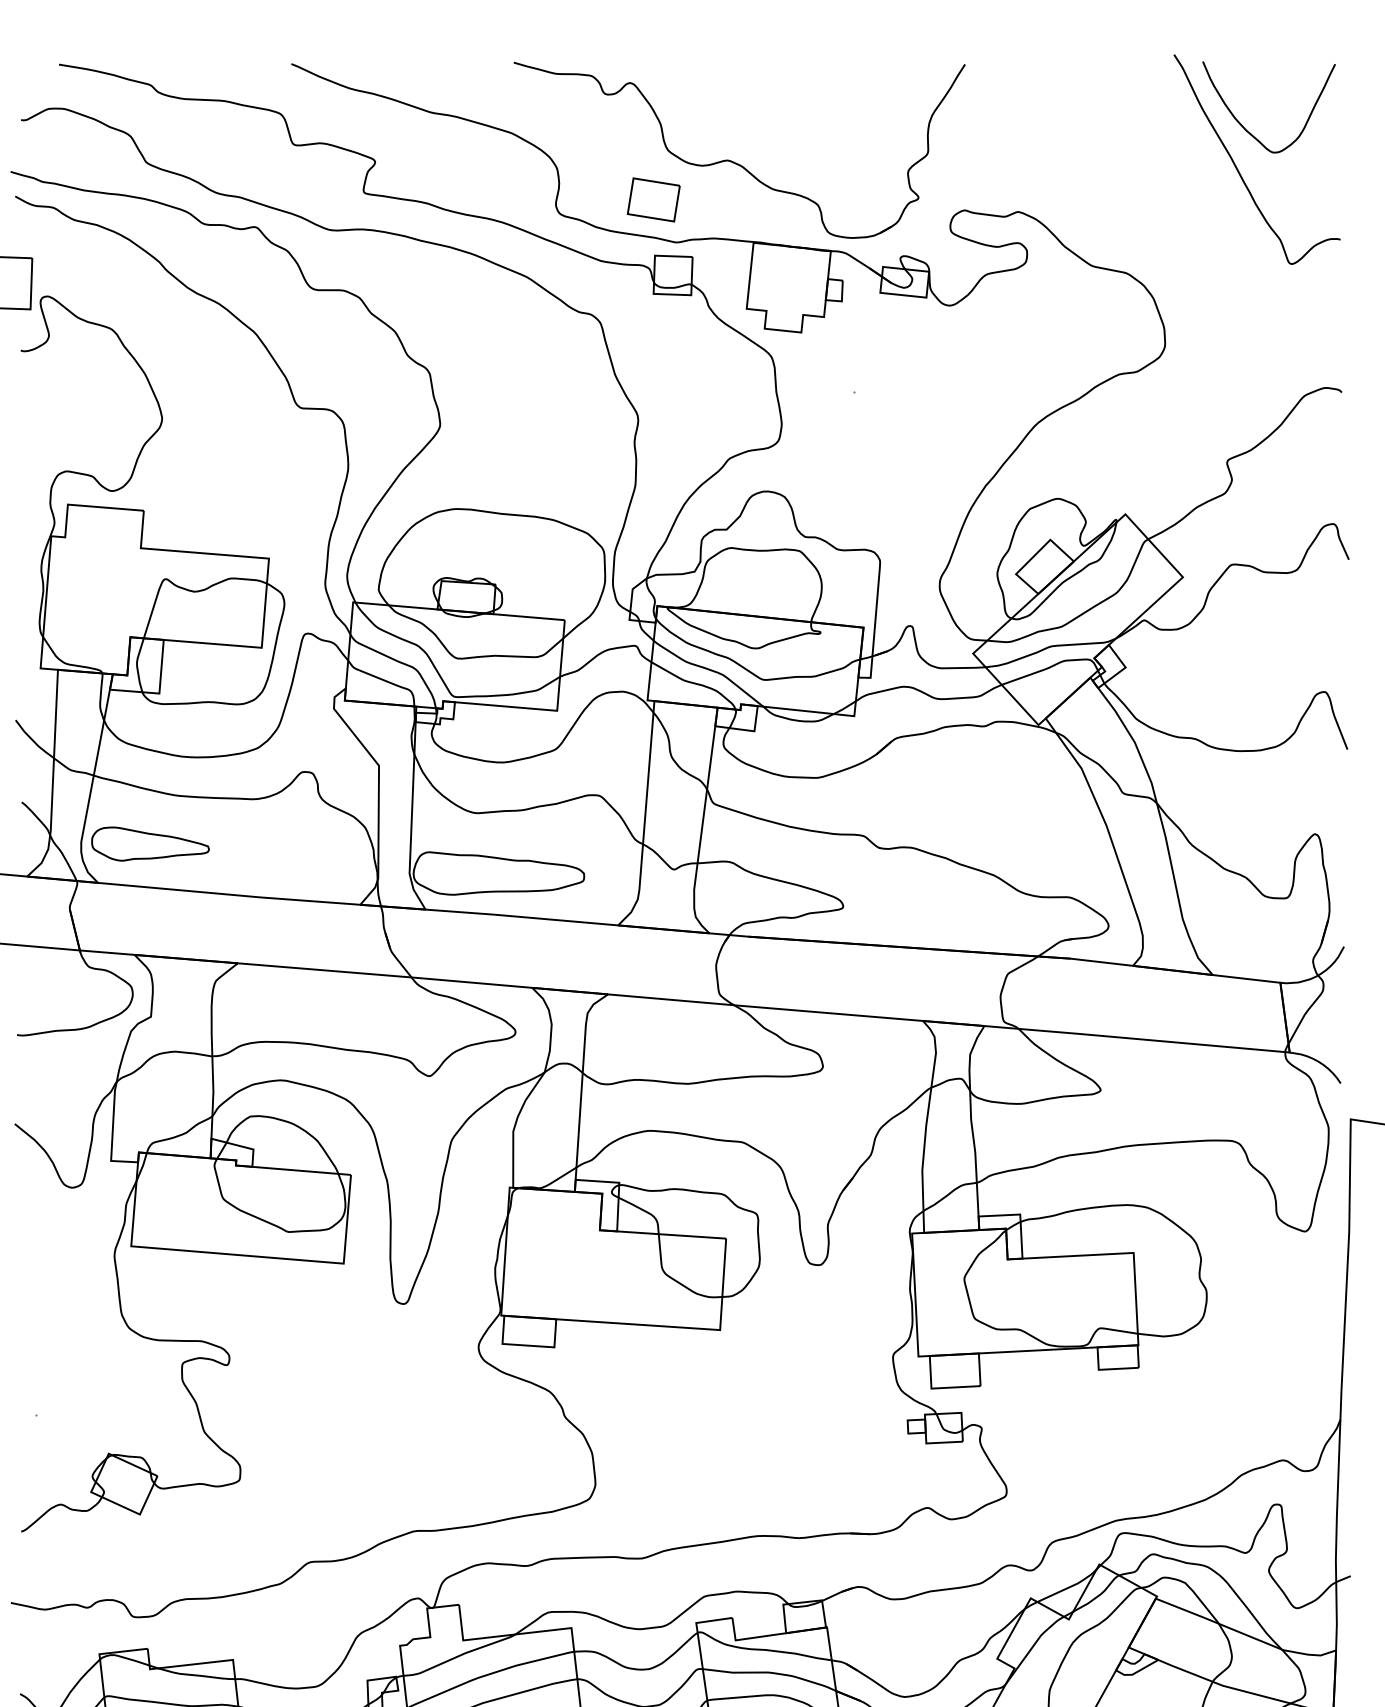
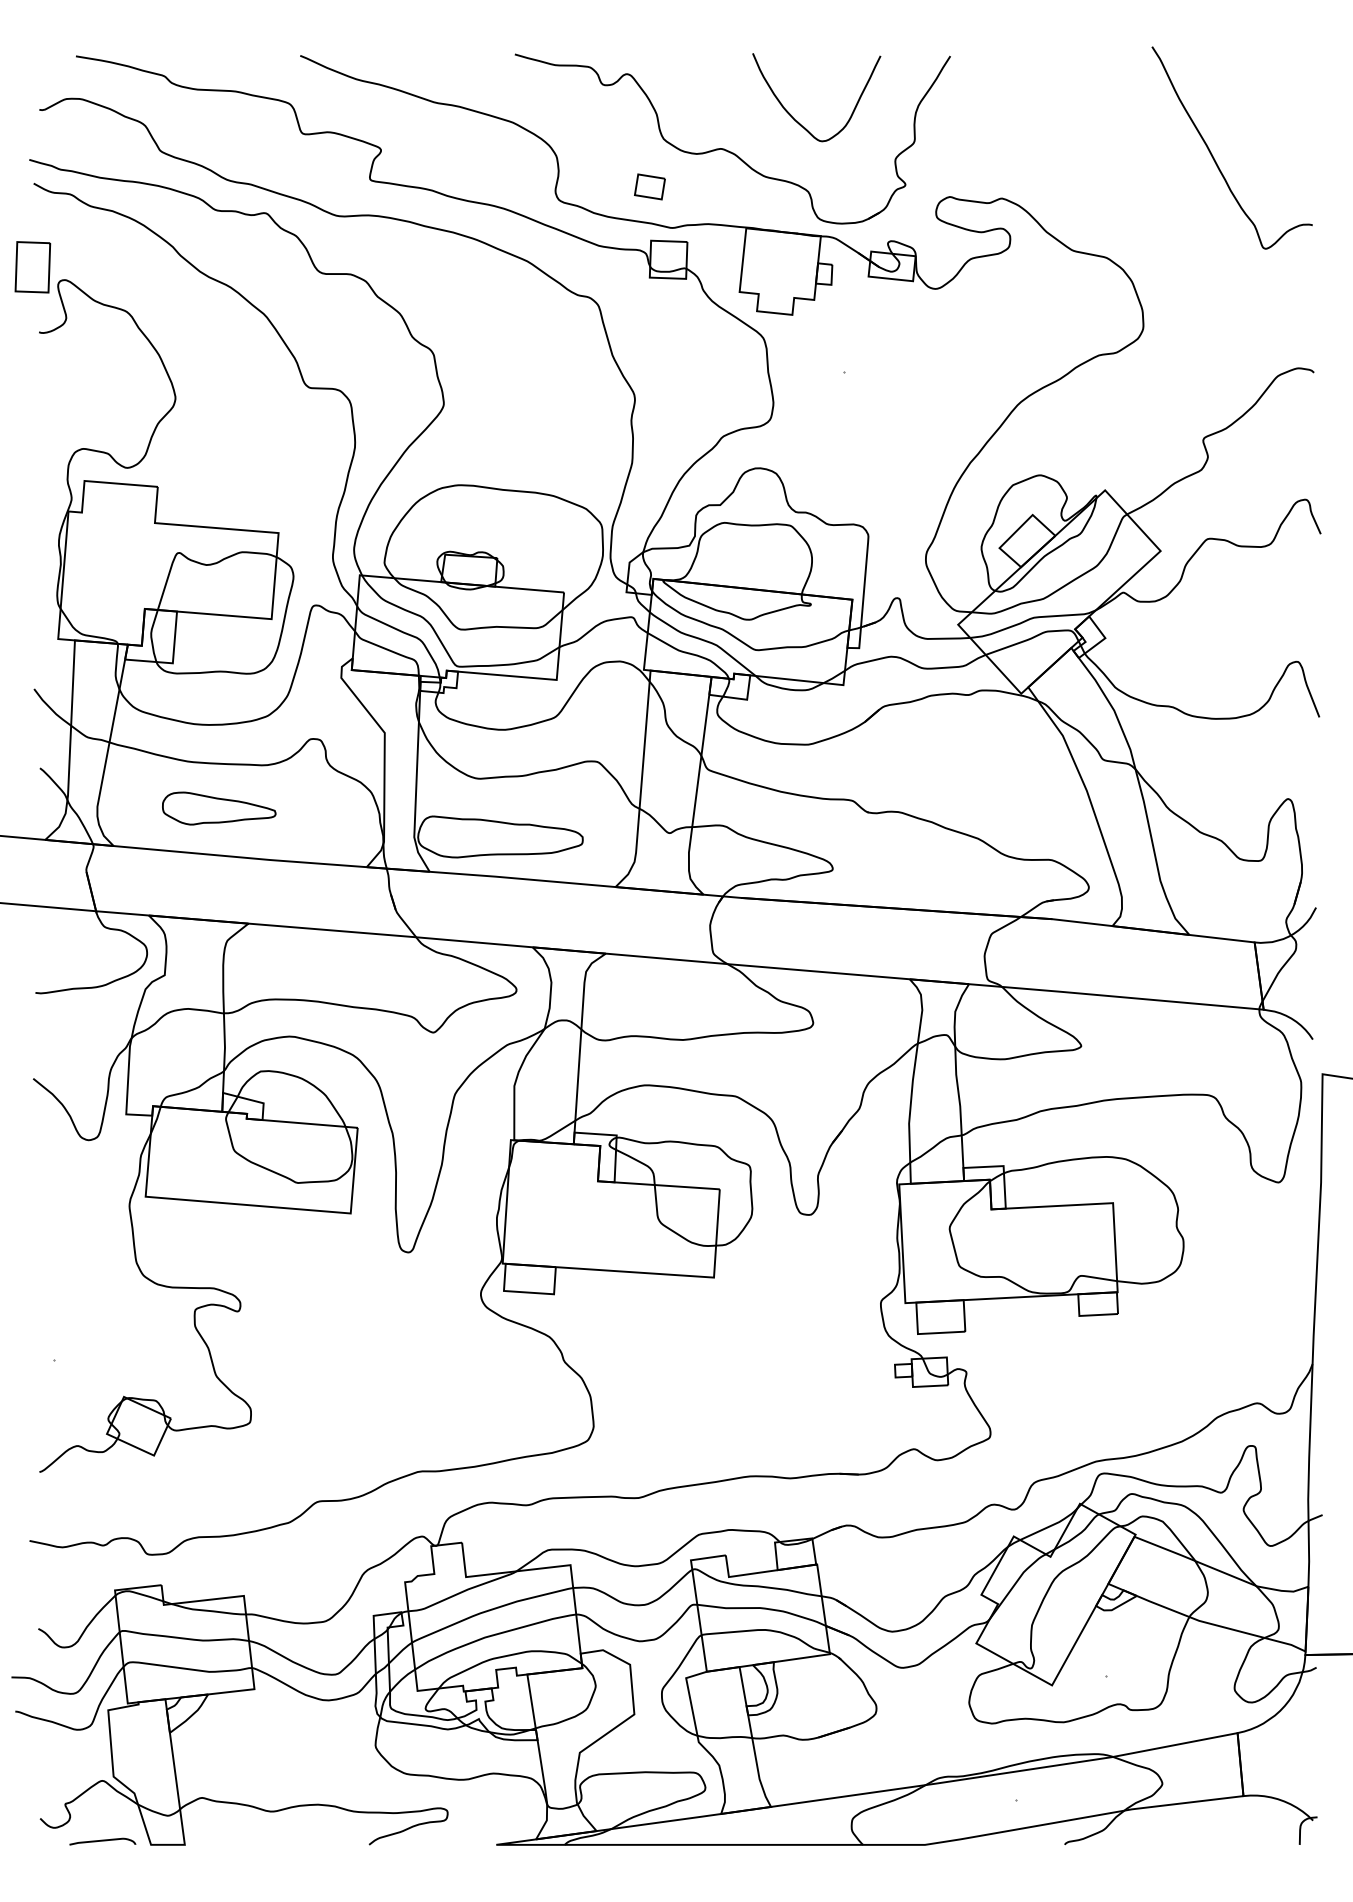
curve: (1250, 132) -> (798, 121), moved
part: (653, 199) -> (649, 186), size x0.6
part: (150, 844) -> (219, 808), moved

